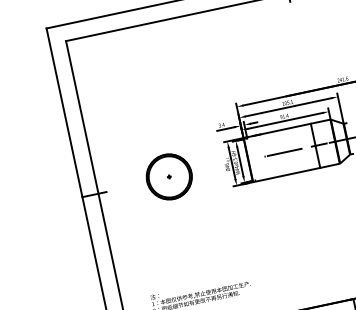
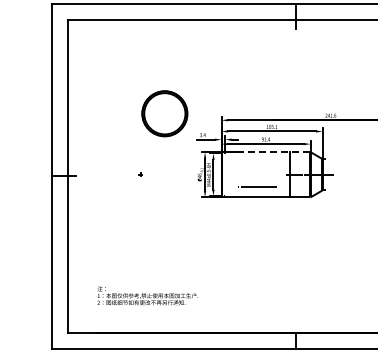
line: (290, 128) -> (269, 152), solid -> dashed
line: (283, 152) -> (257, 186), moved
part: (168, 176) -> (164, 113), moved

